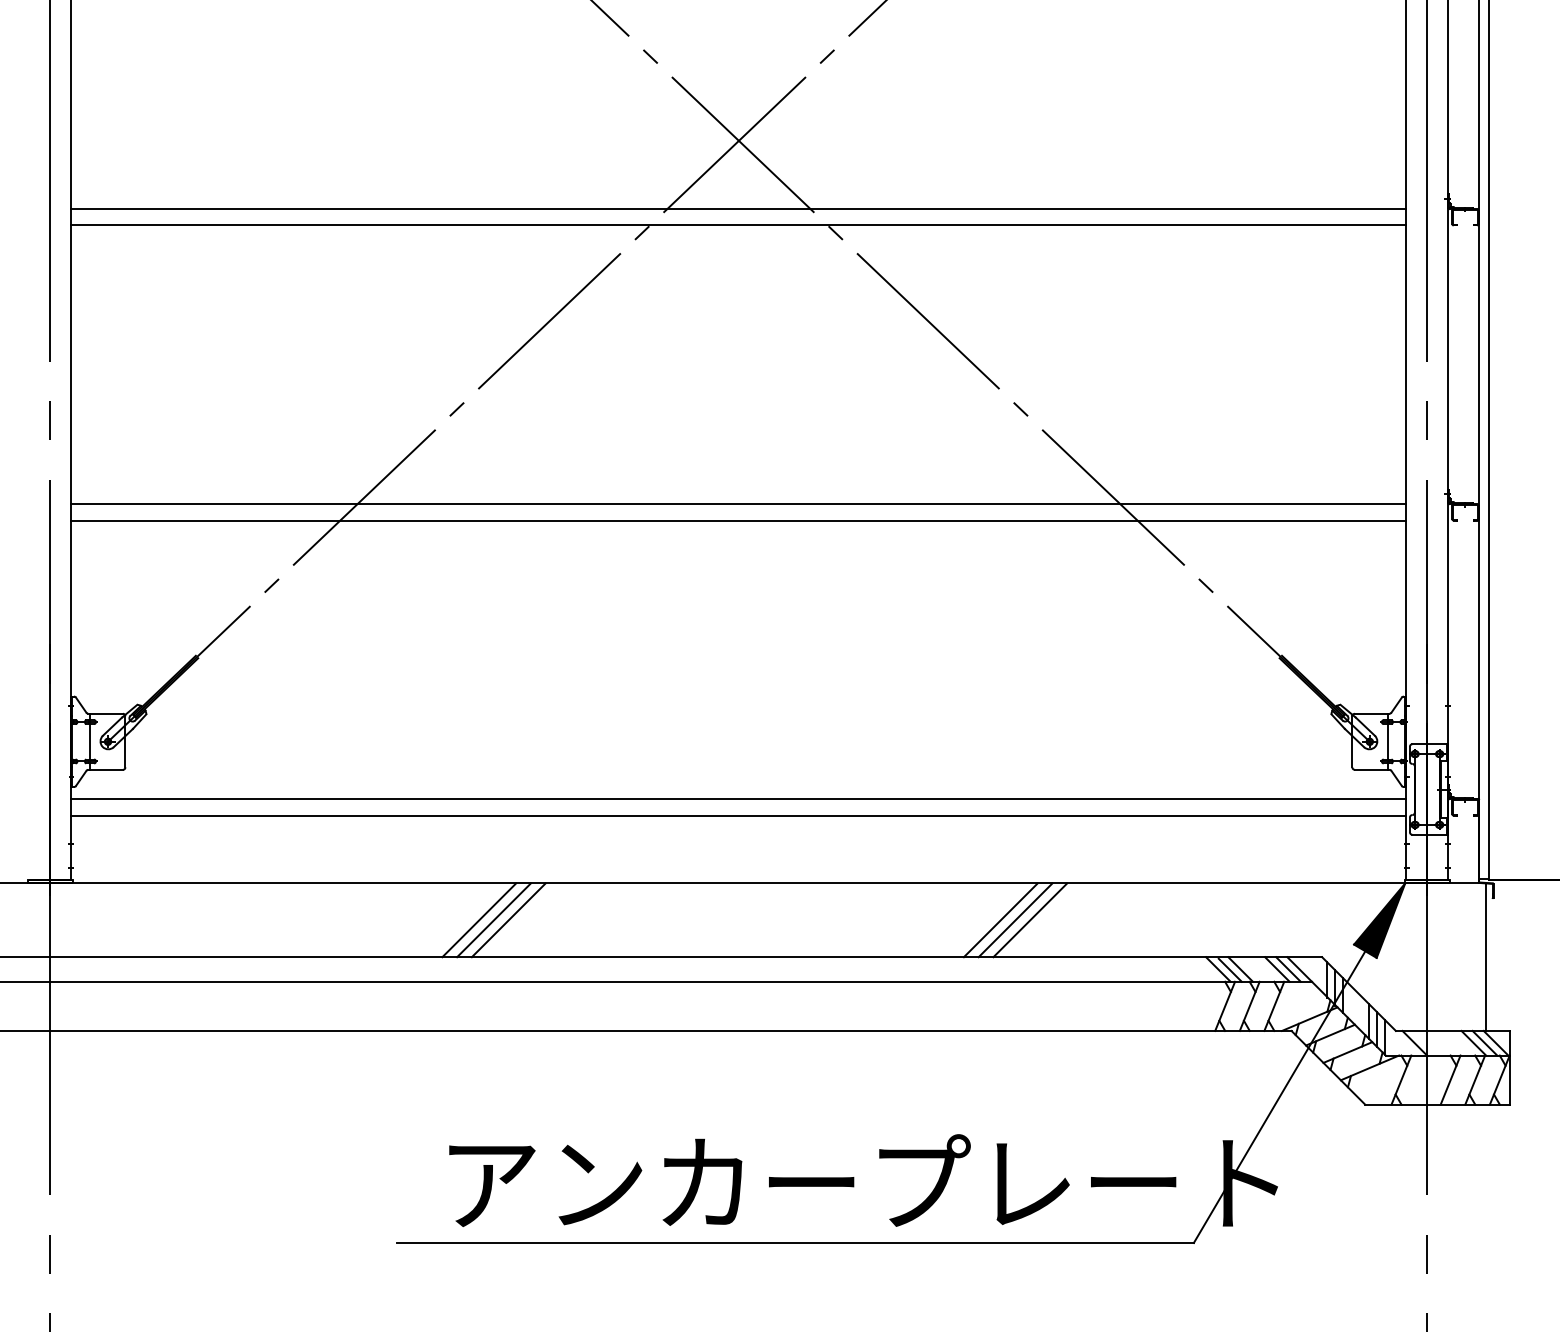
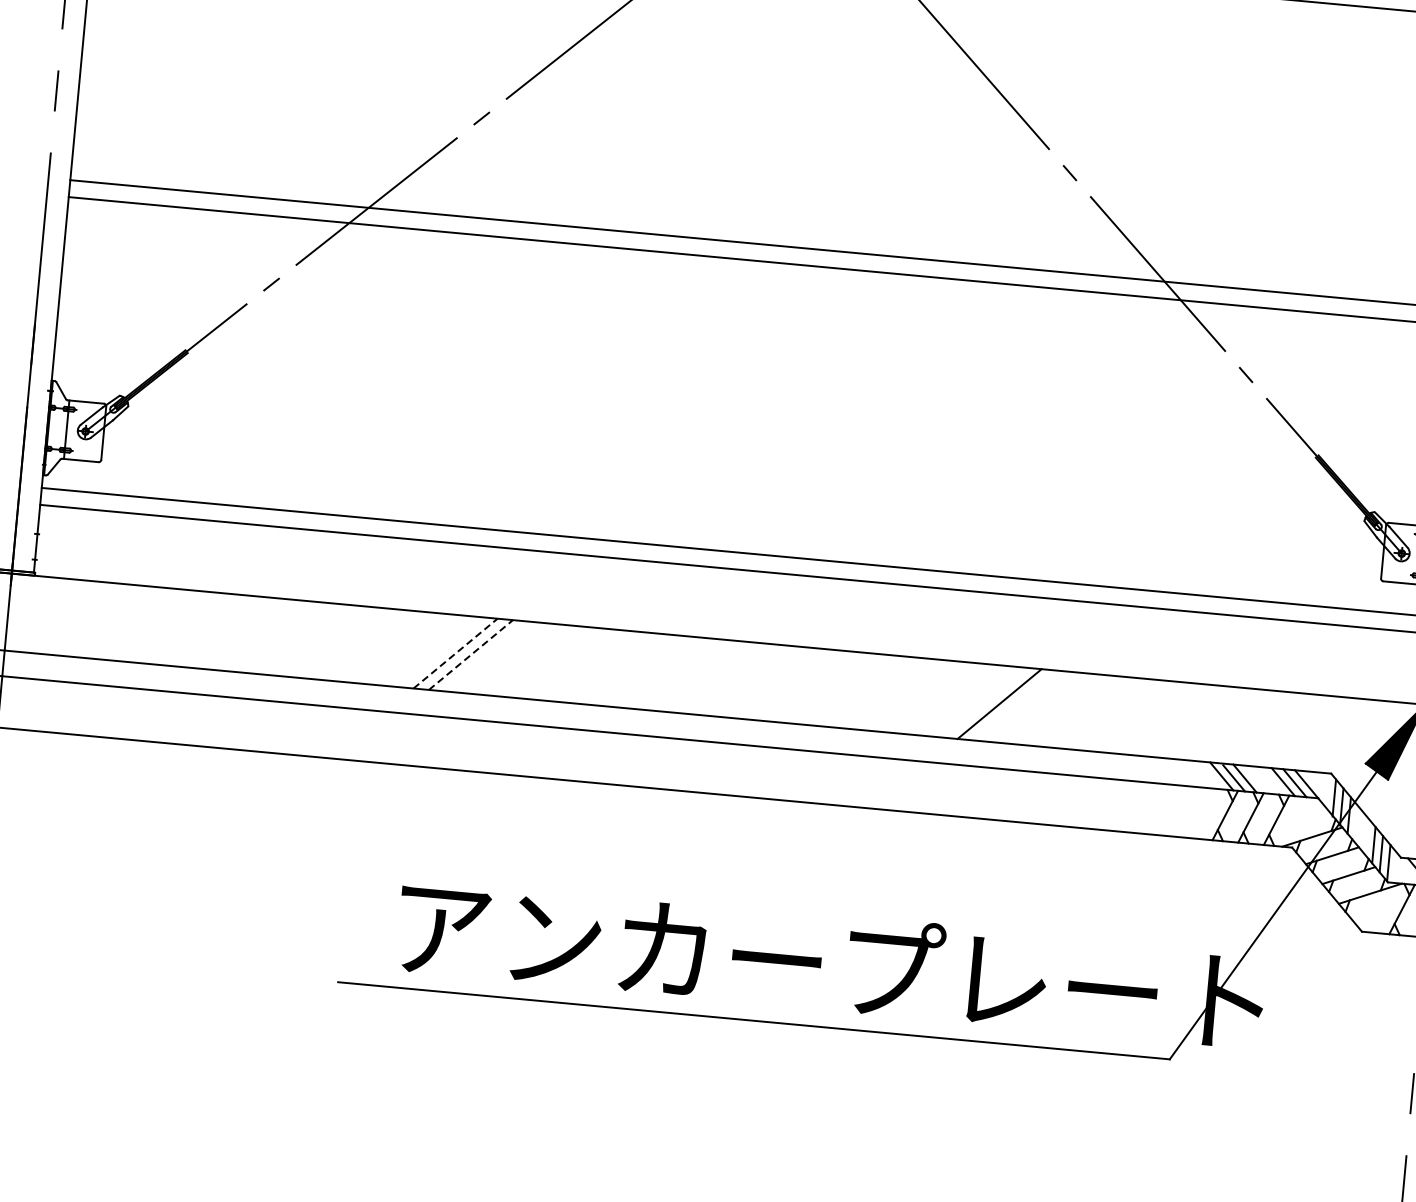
line: (479, 919) -> (455, 652), solid -> dashed
line: (494, 919) -> (471, 654), solid -> dashed
line: (508, 920) -> (486, 656), removed
line: (1015, 920) -> (1014, 705), removed
line: (1030, 920) -> (1030, 707), removed

